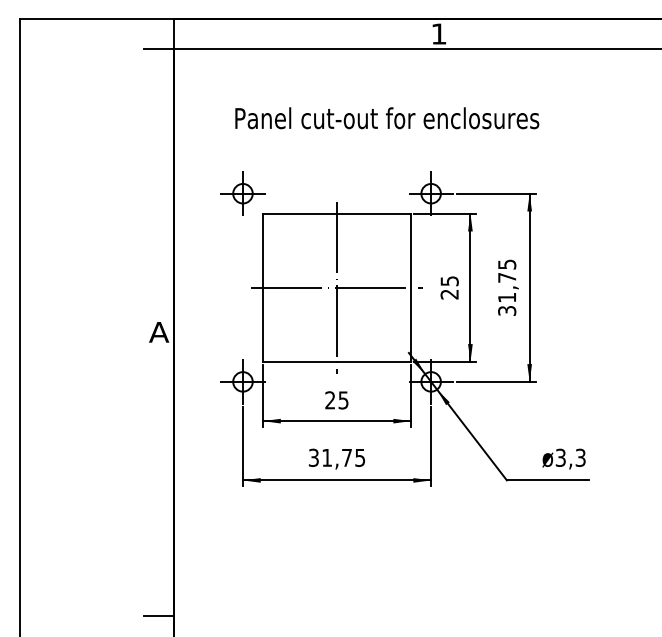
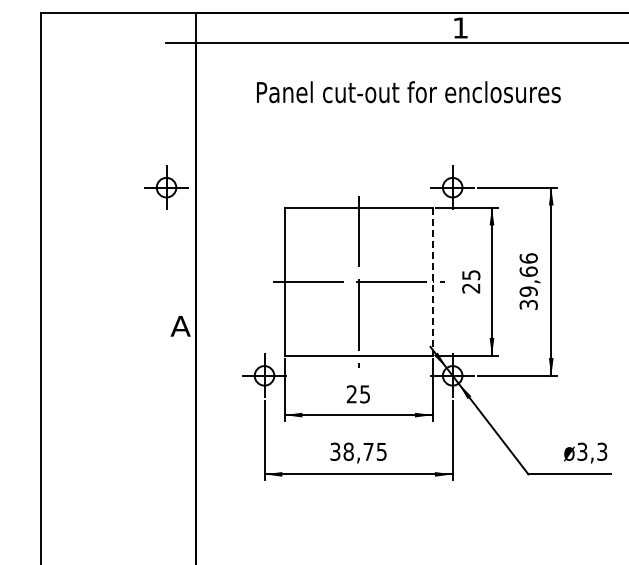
text: (387, 118) -> (409, 92), moved
part: (242, 193) -> (166, 187), moved
text: (507, 280) -> (529, 274), 31,75 -> 39,66
line: (411, 288) -> (433, 282), solid -> dashed
text: (327, 457) -> (349, 451), 31,75 -> 38,75

